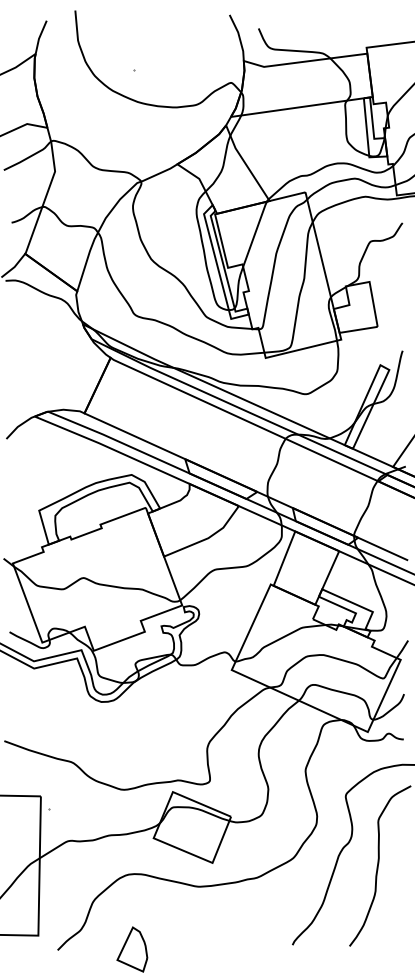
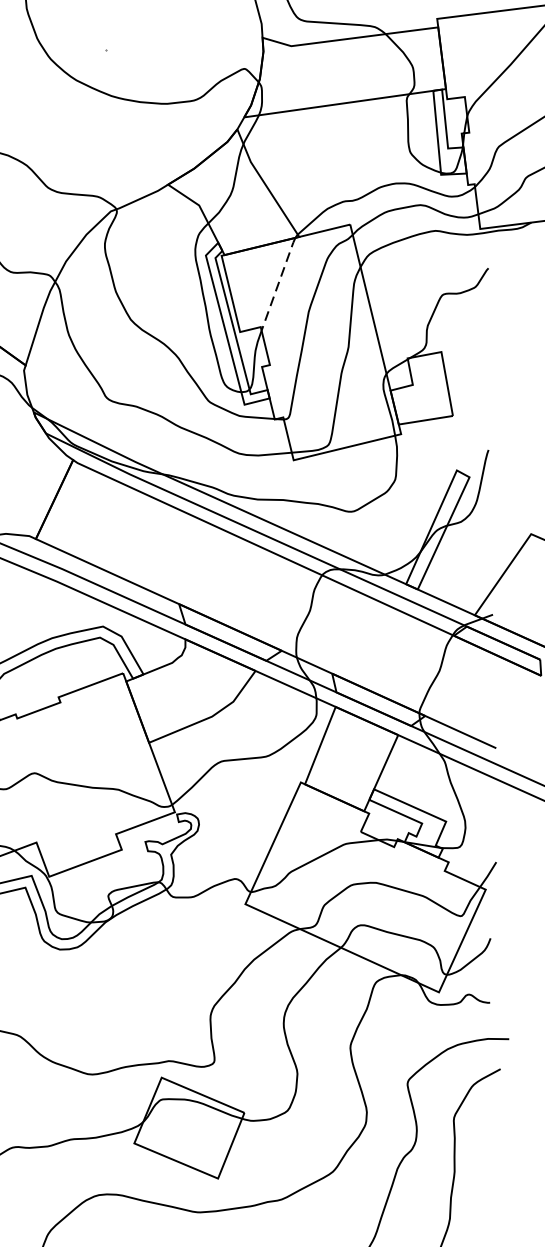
line: (254, 234) -> (277, 284), solid -> dashed

